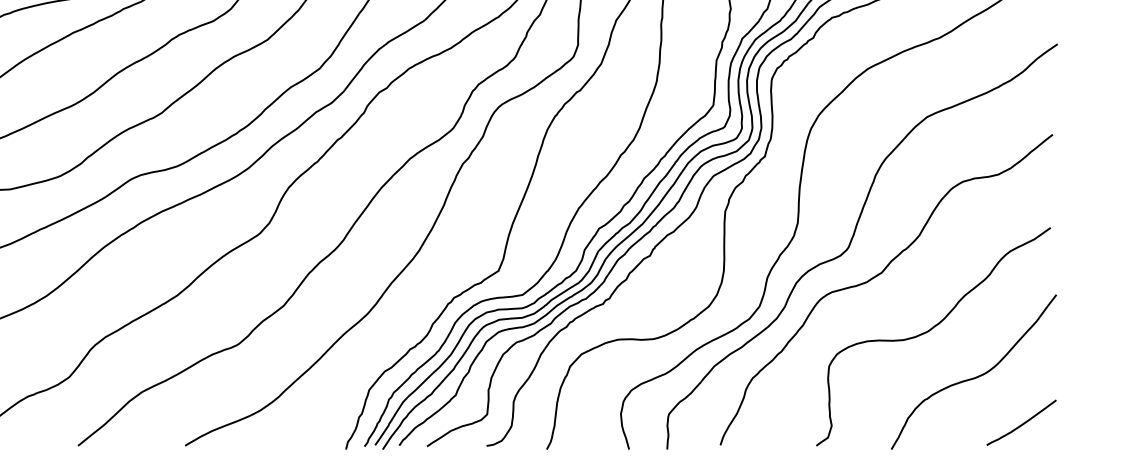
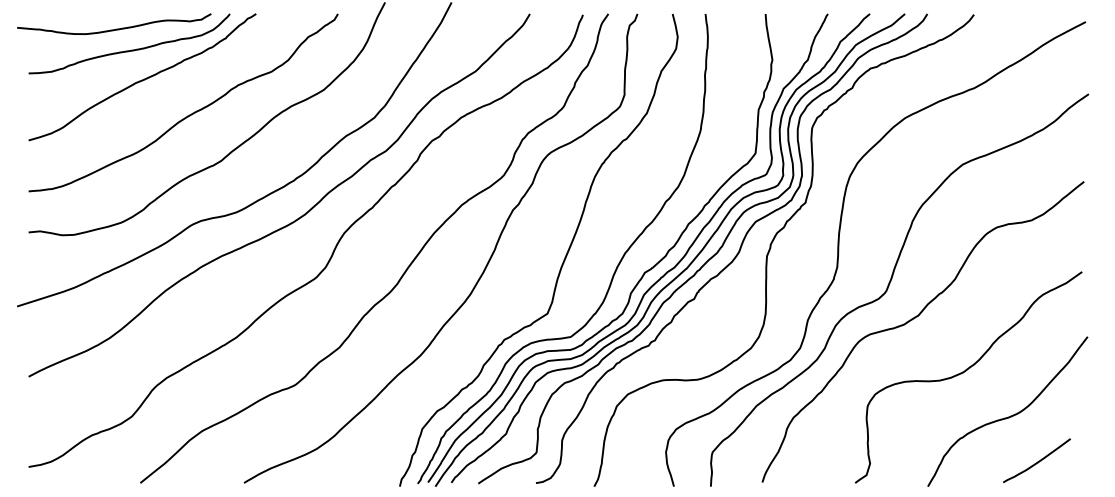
curve: (1022, 423) -> (1037, 461), moved

